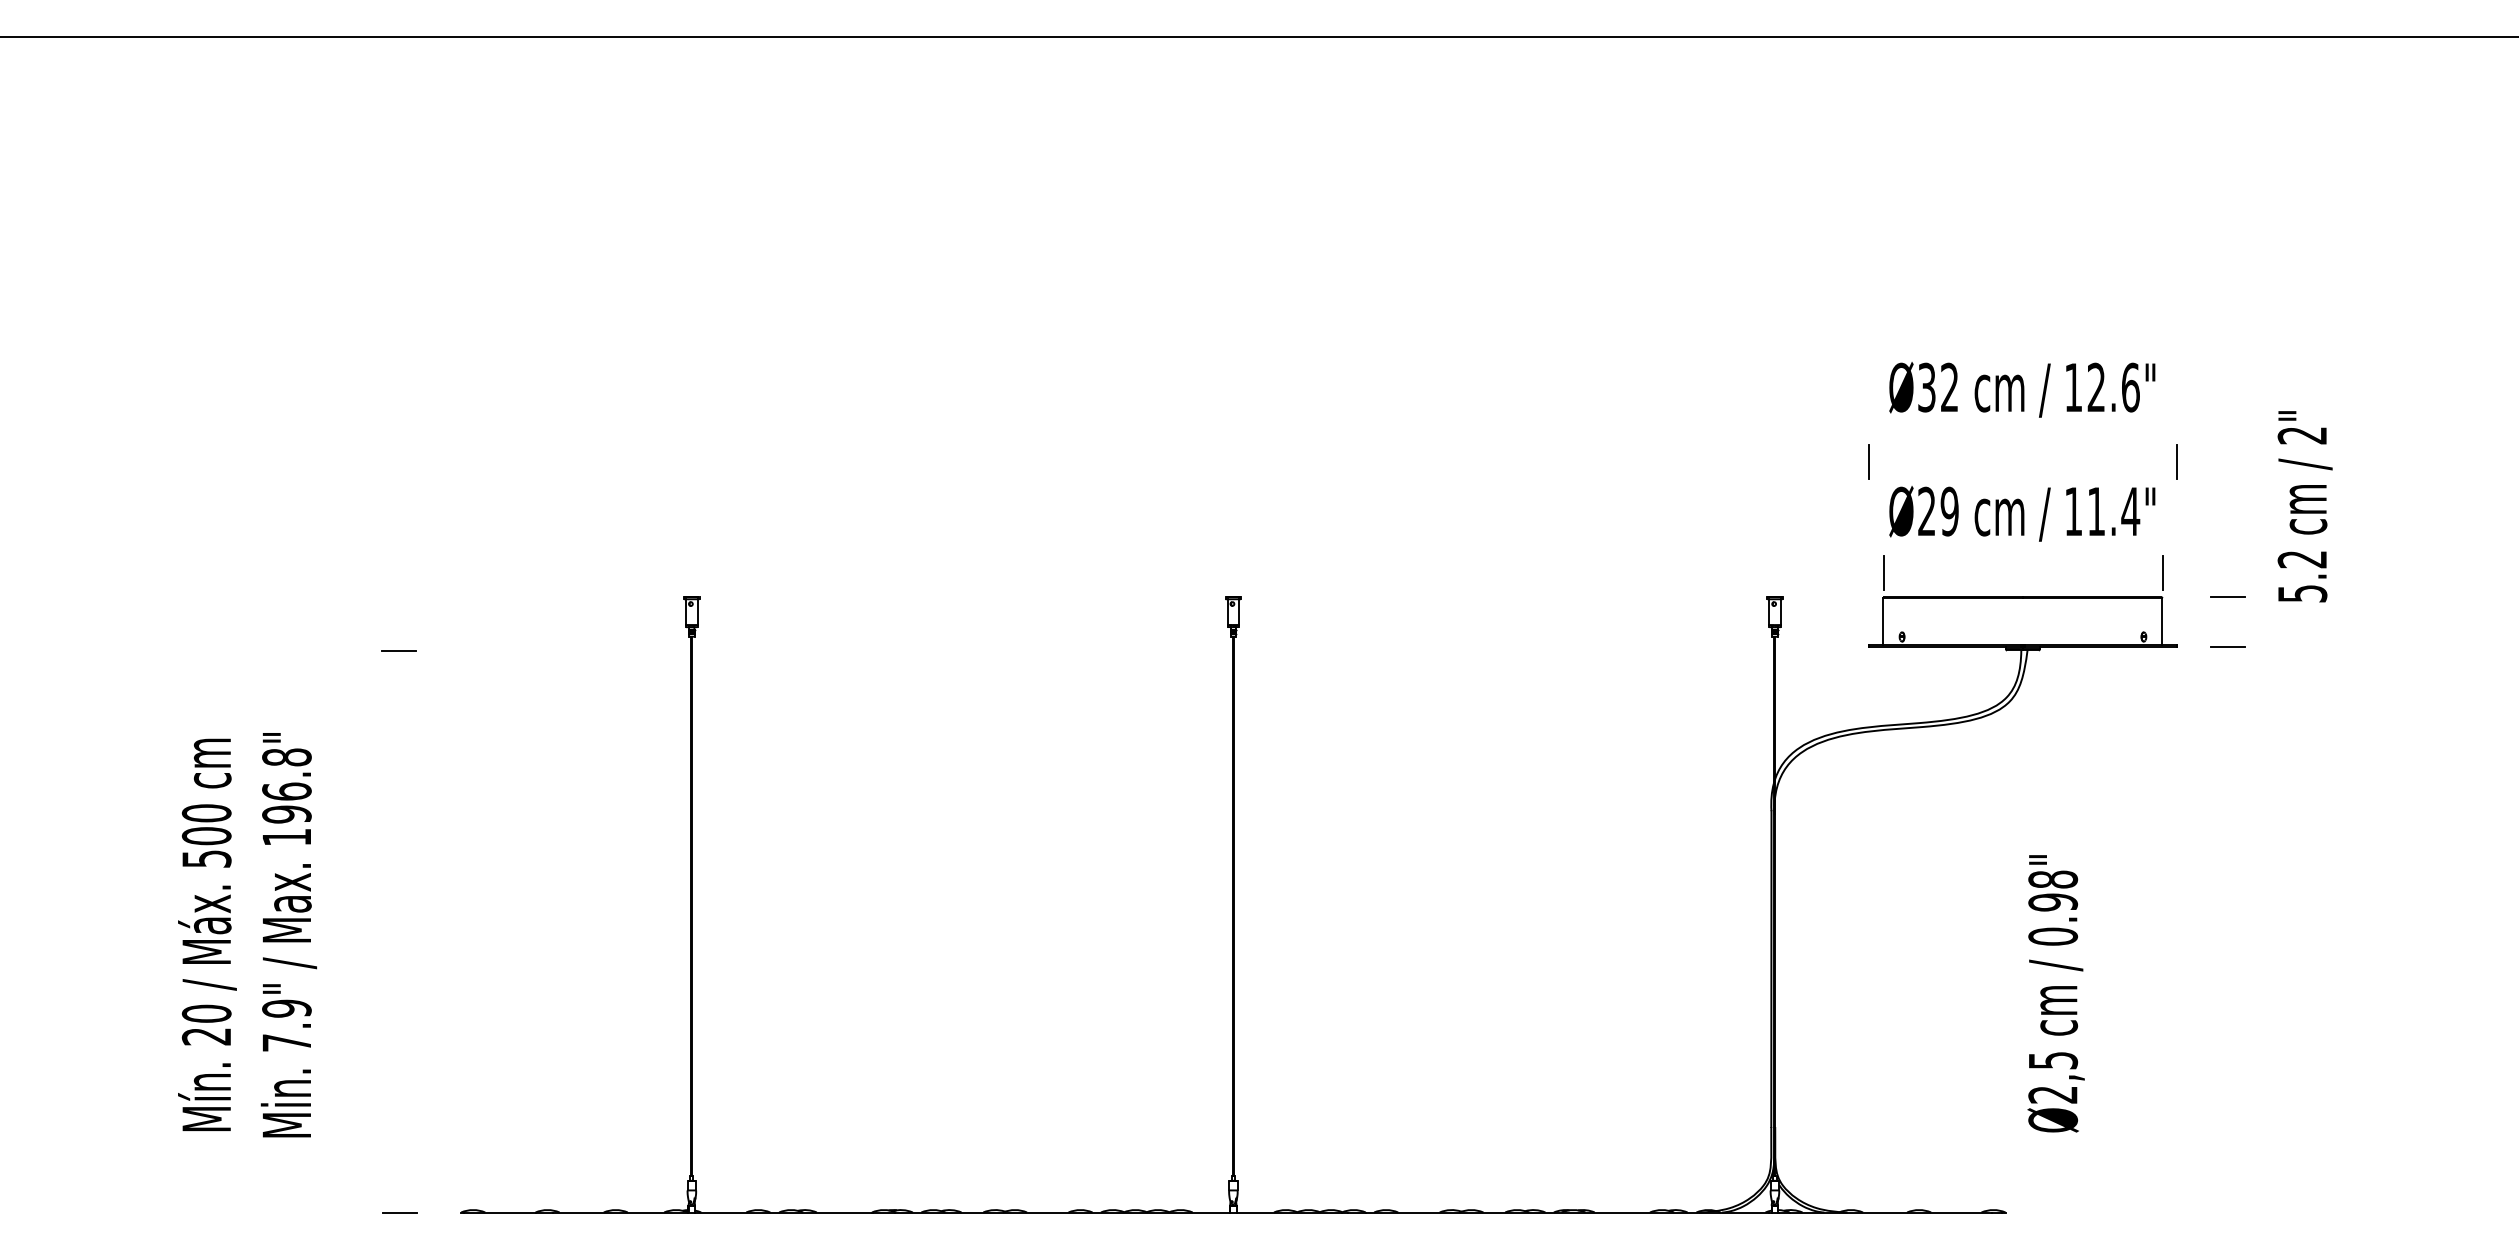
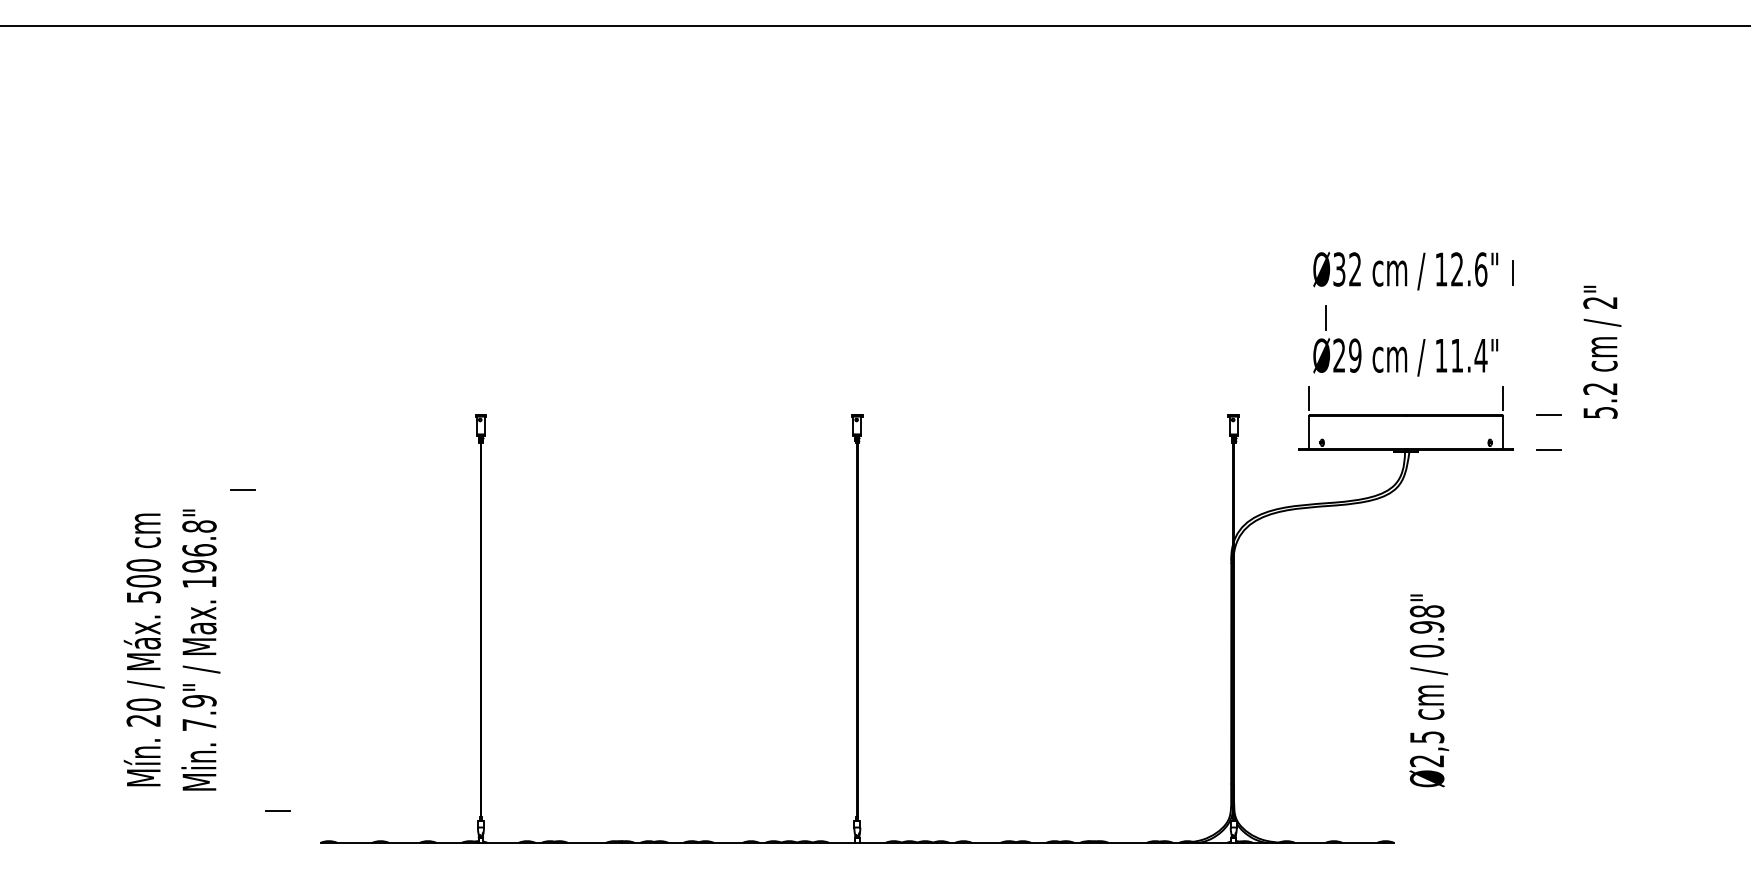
line: (1868, 460) -> (1325, 317), moved
line: (2175, 460) -> (1512, 272), moved
line: (399, 650) -> (242, 489), moved
line: (399, 1211) -> (277, 810), moved

